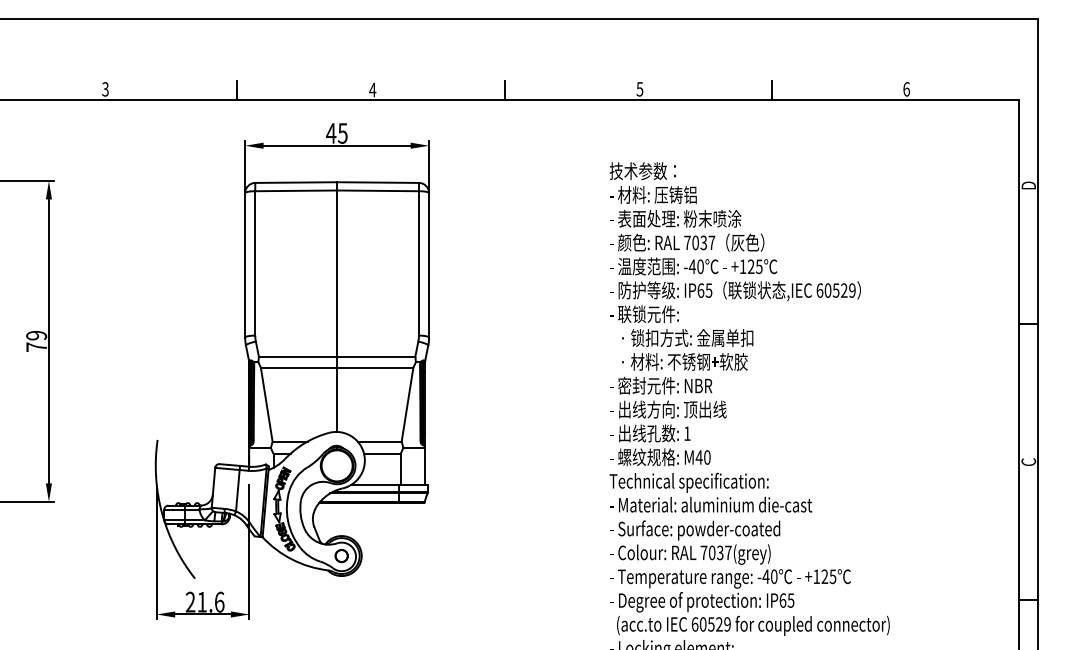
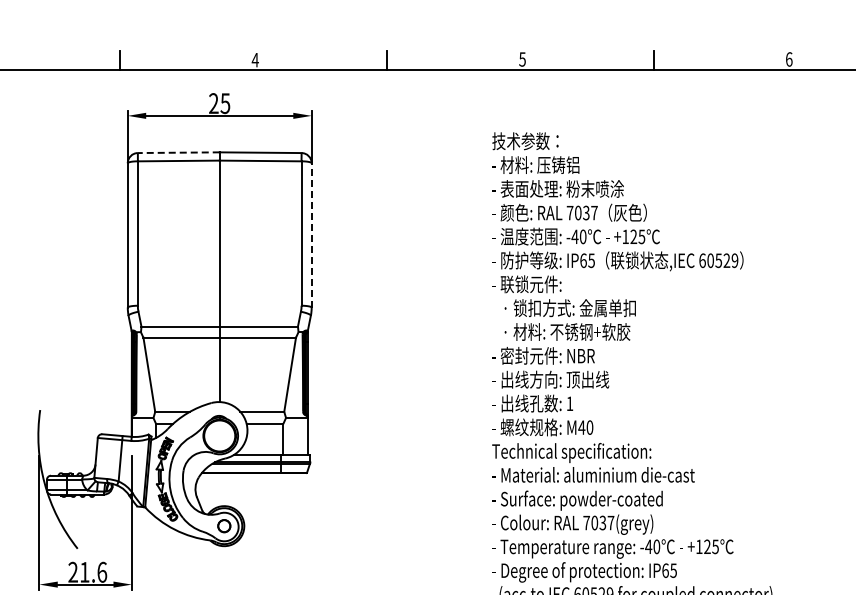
text: (331, 133) -> (214, 103), 45 -> 25
line: (296, 182) -> (179, 152), solid -> dashed
line: (429, 264) -> (312, 234), solid -> dashed

